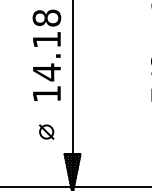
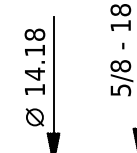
part: (46, 132) -> (34, 117), size x1.67

